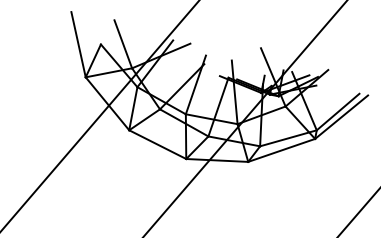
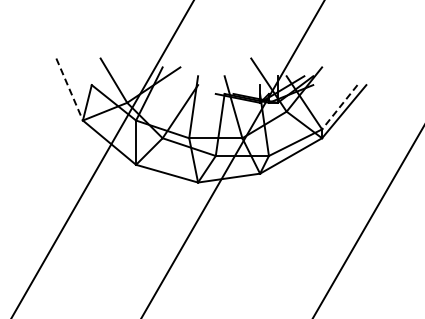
line: (78, 44) -> (69, 89), solid -> dashed
line: (337, 112) -> (339, 107), solid -> dashed

